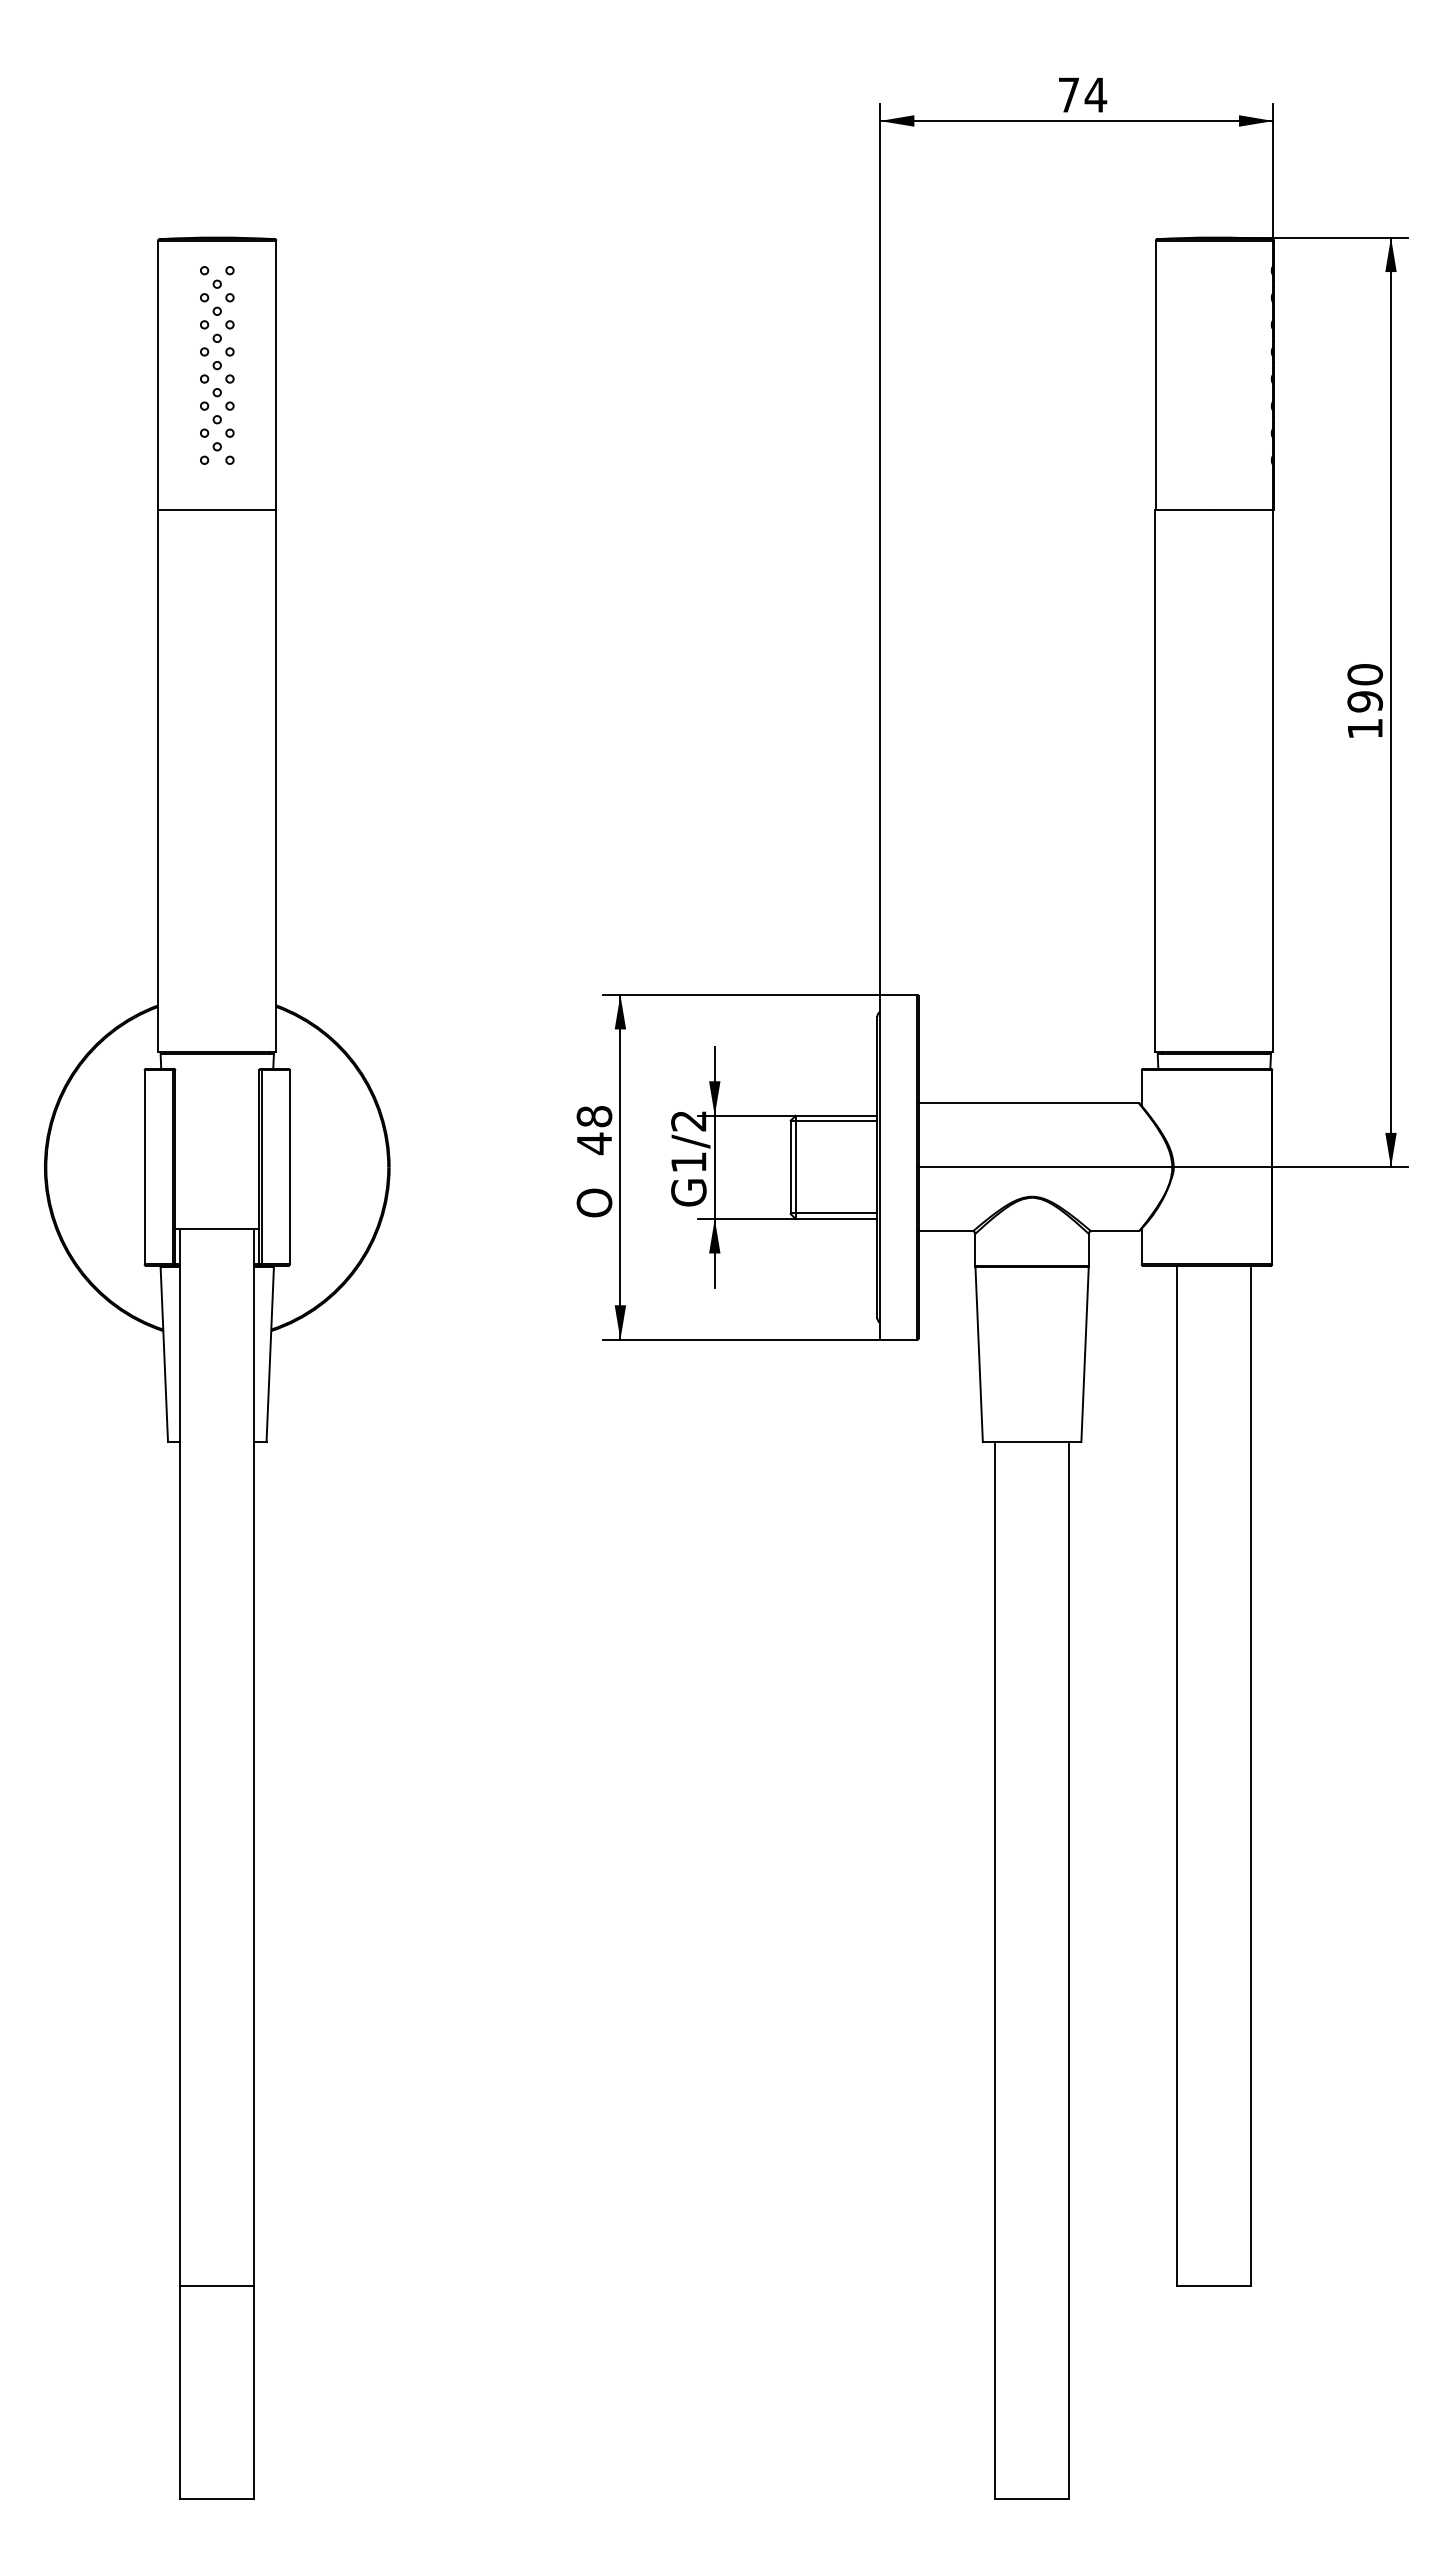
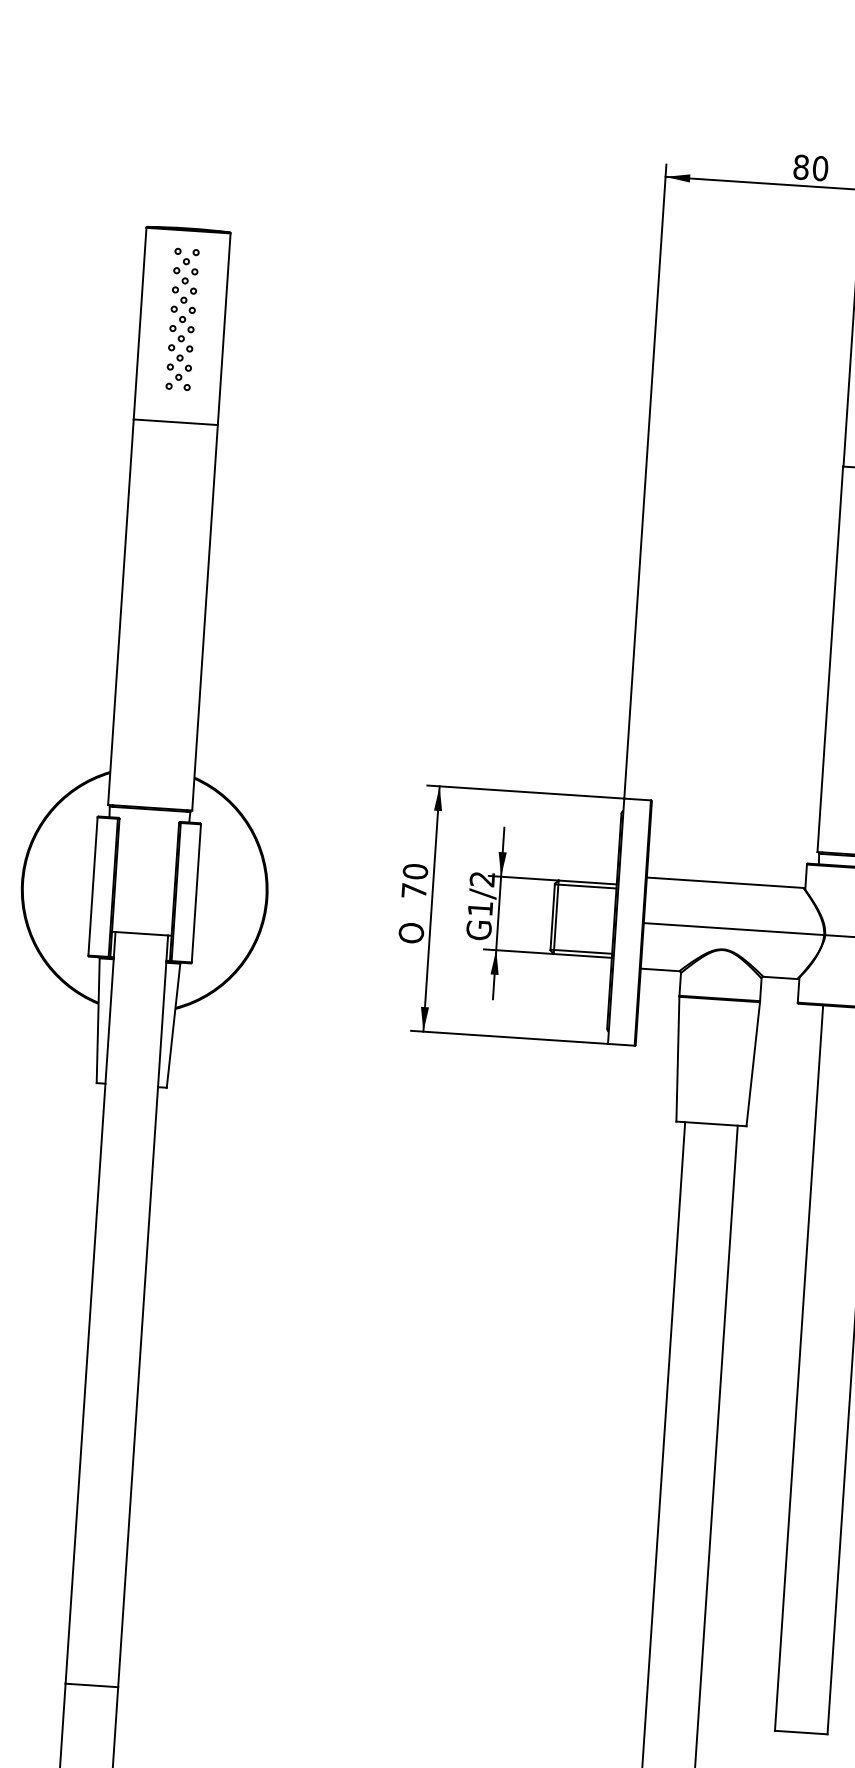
text: (1082, 94) -> (810, 167), 74 -> 80
text: (594, 1130) -> (414, 881), 48 -> 70

